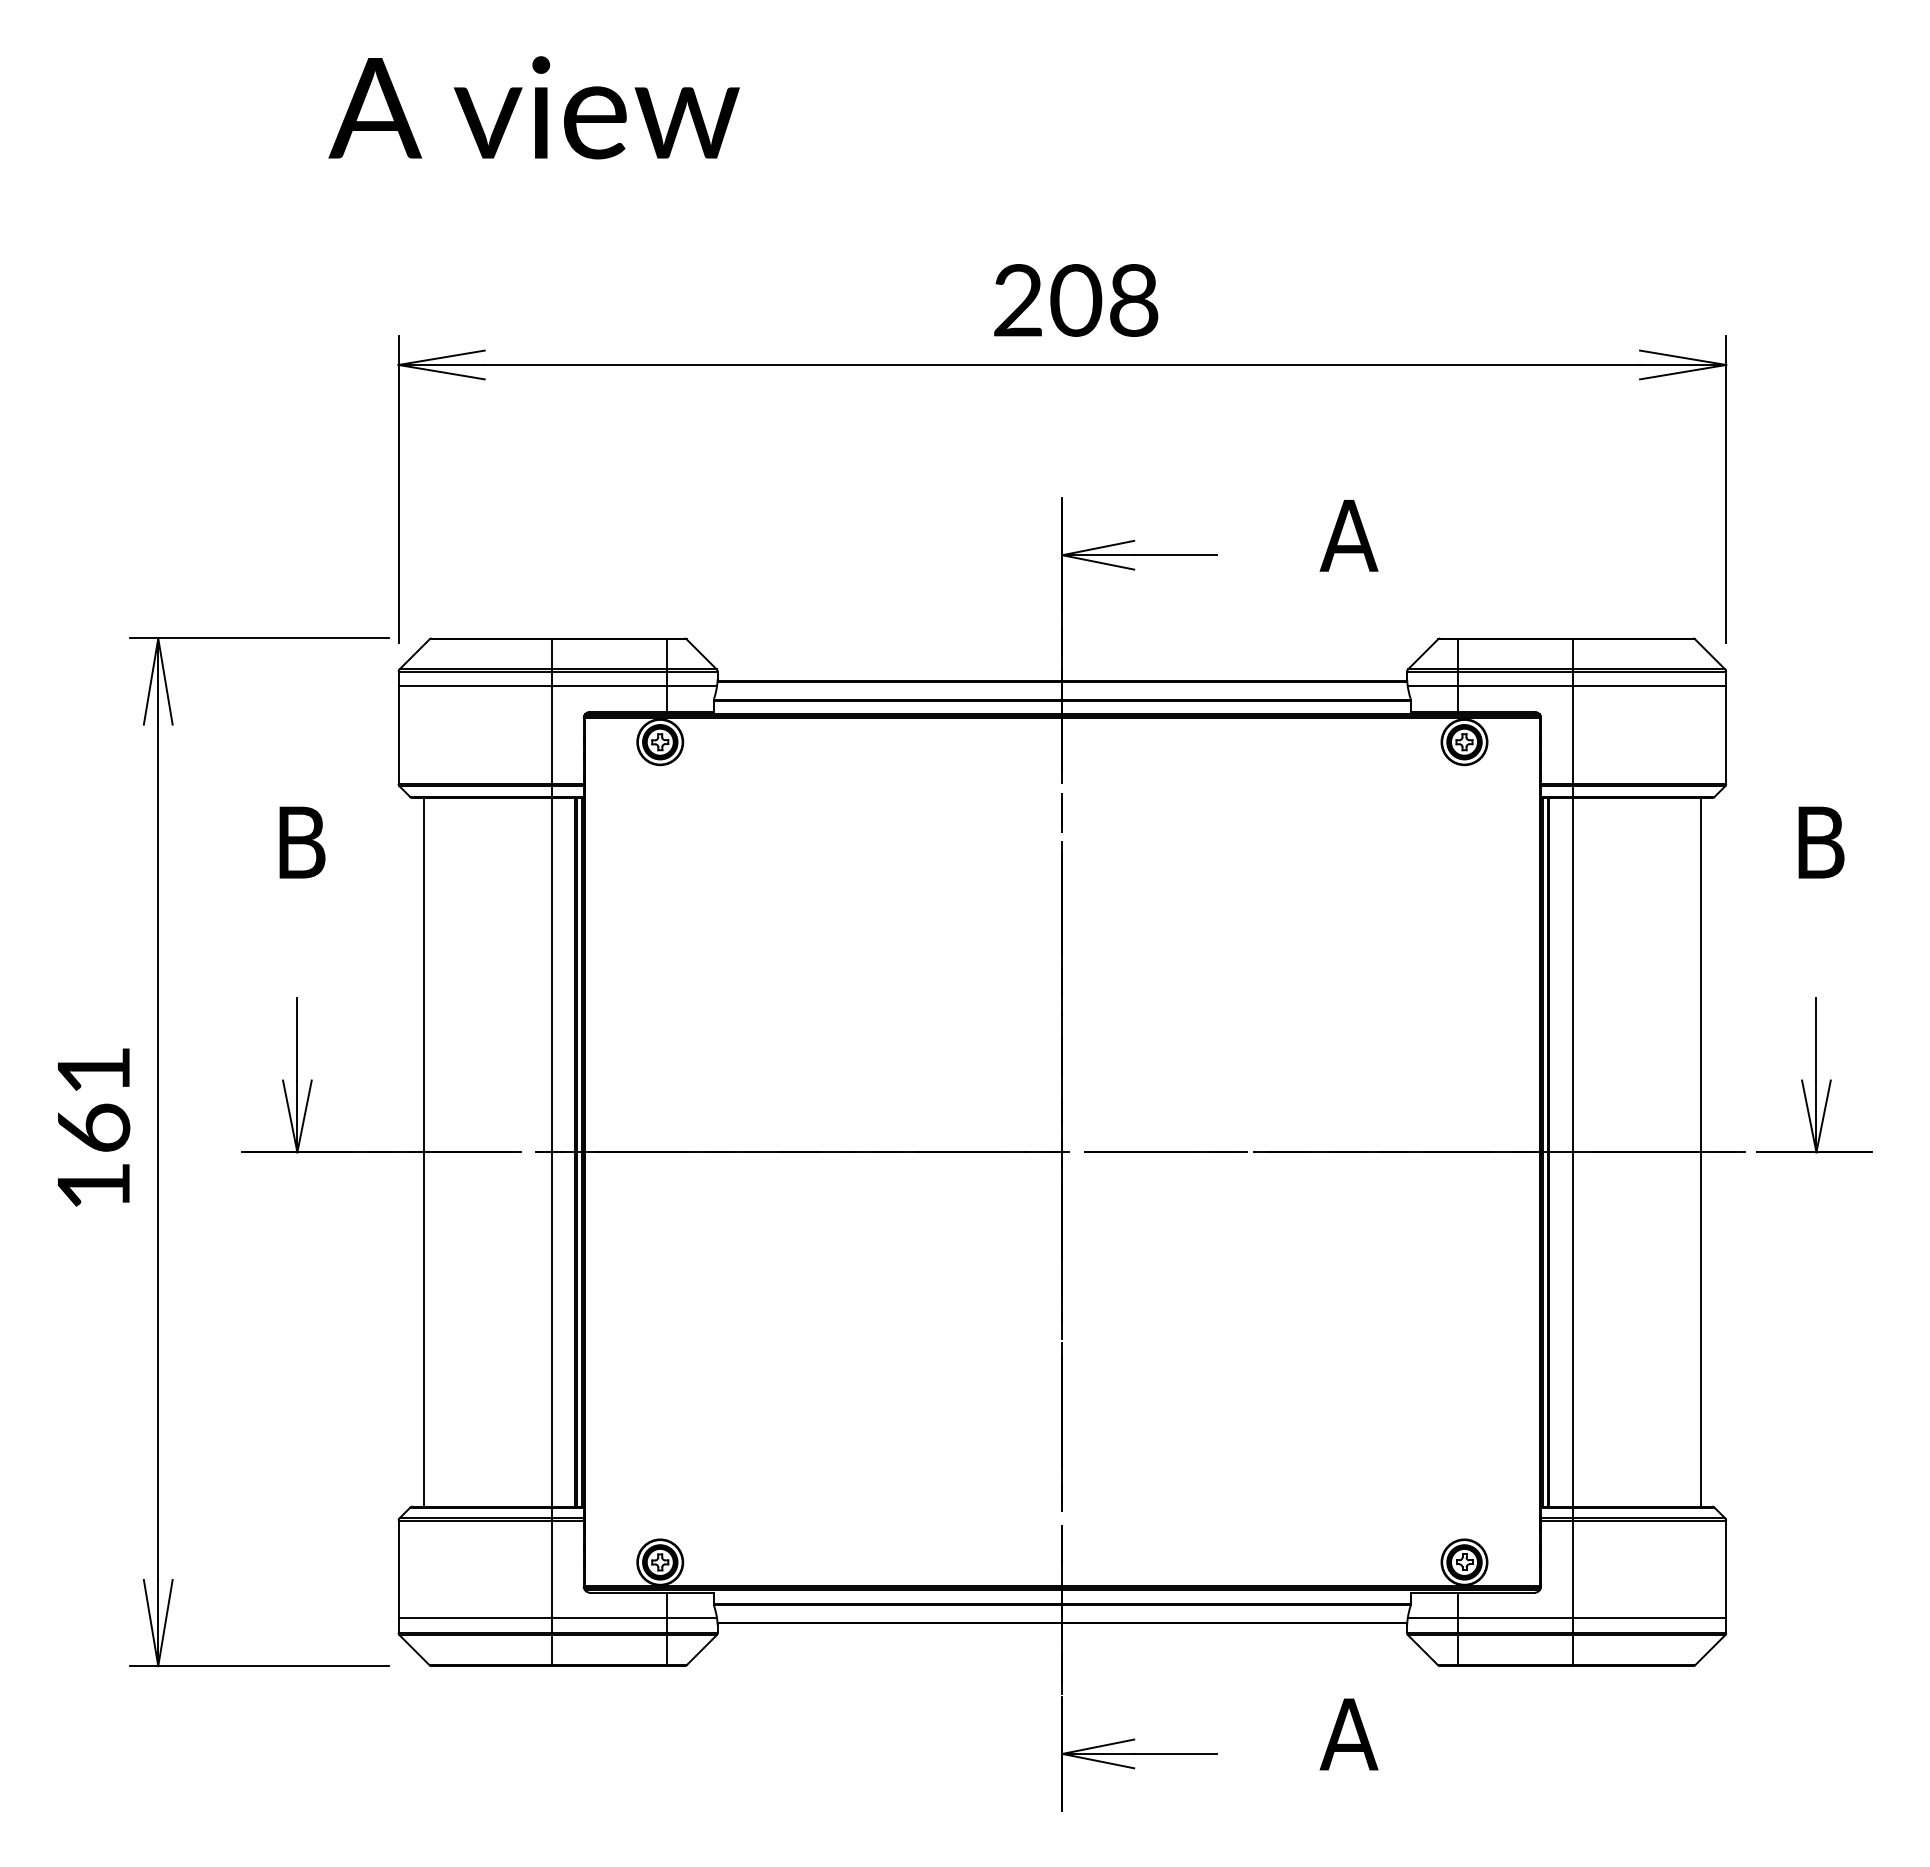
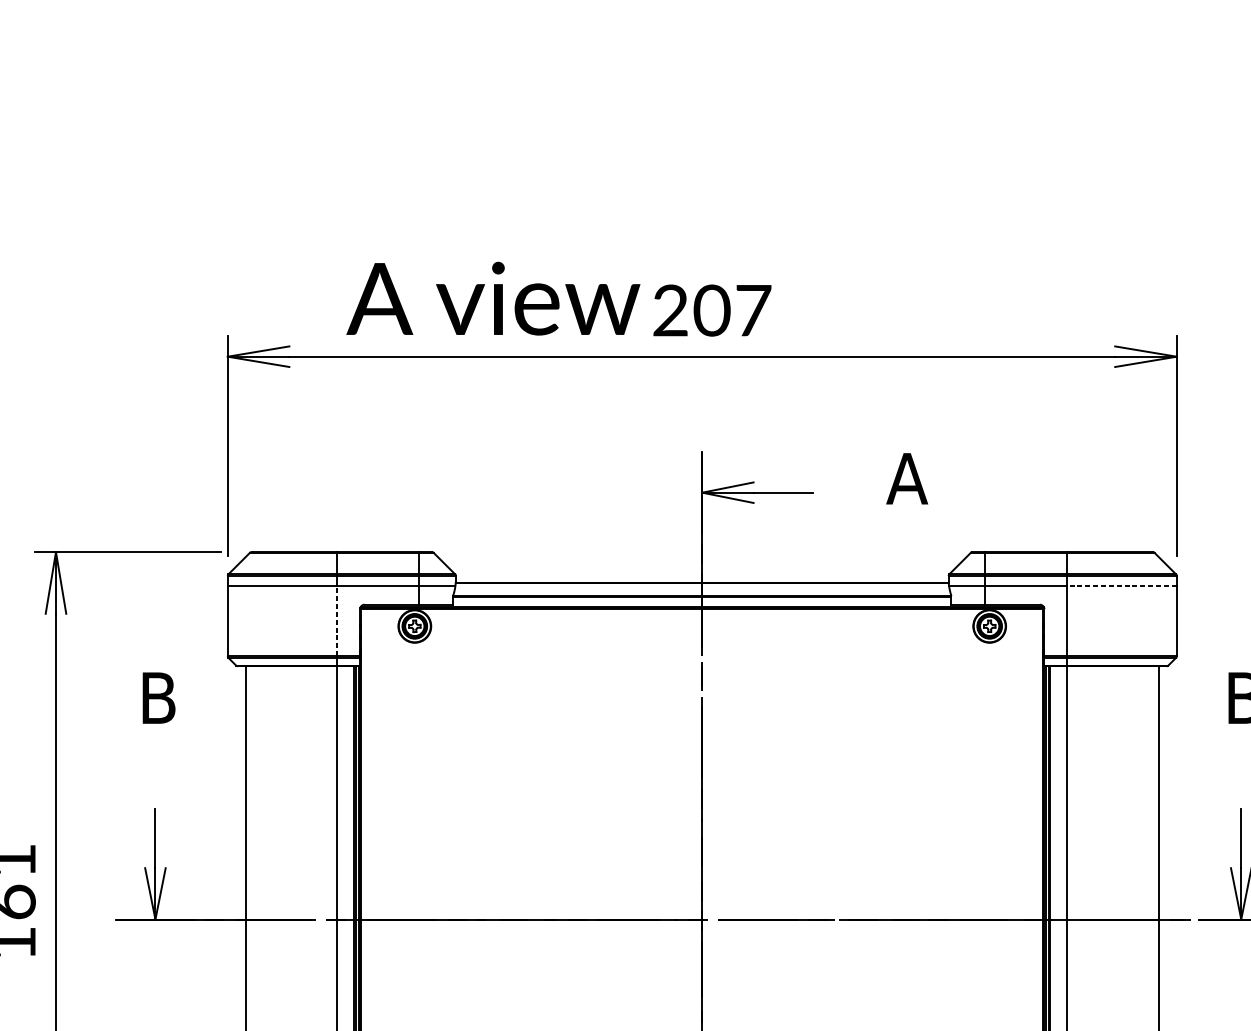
text: (533, 107) -> (492, 298), moved
text: (1134, 300) -> (753, 310), 208 -> 207
line: (1649, 686) -> (1121, 586), solid -> dashed
line: (551, 735) -> (337, 621), solid -> dashed

